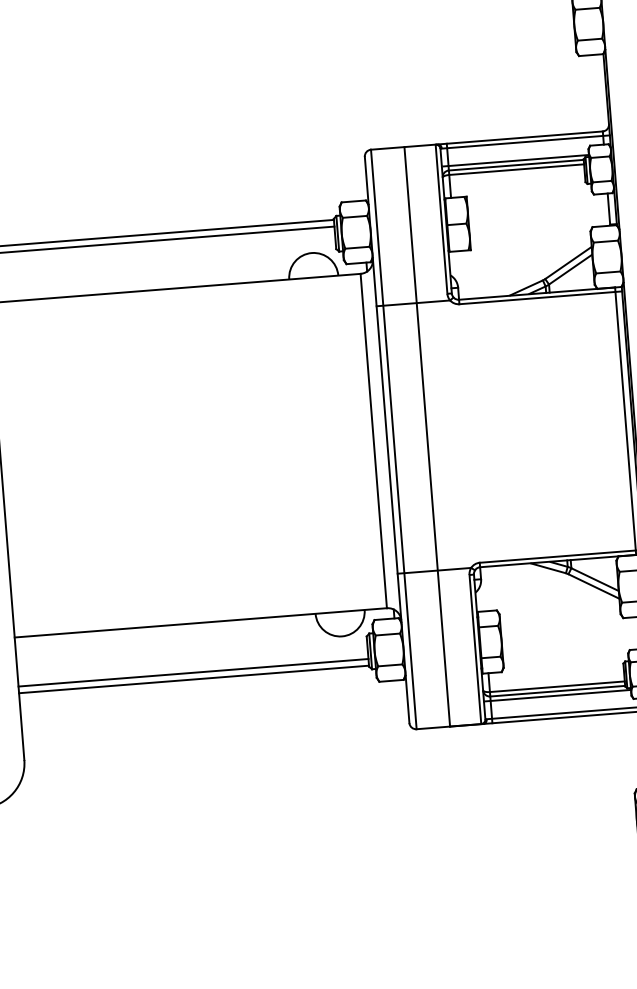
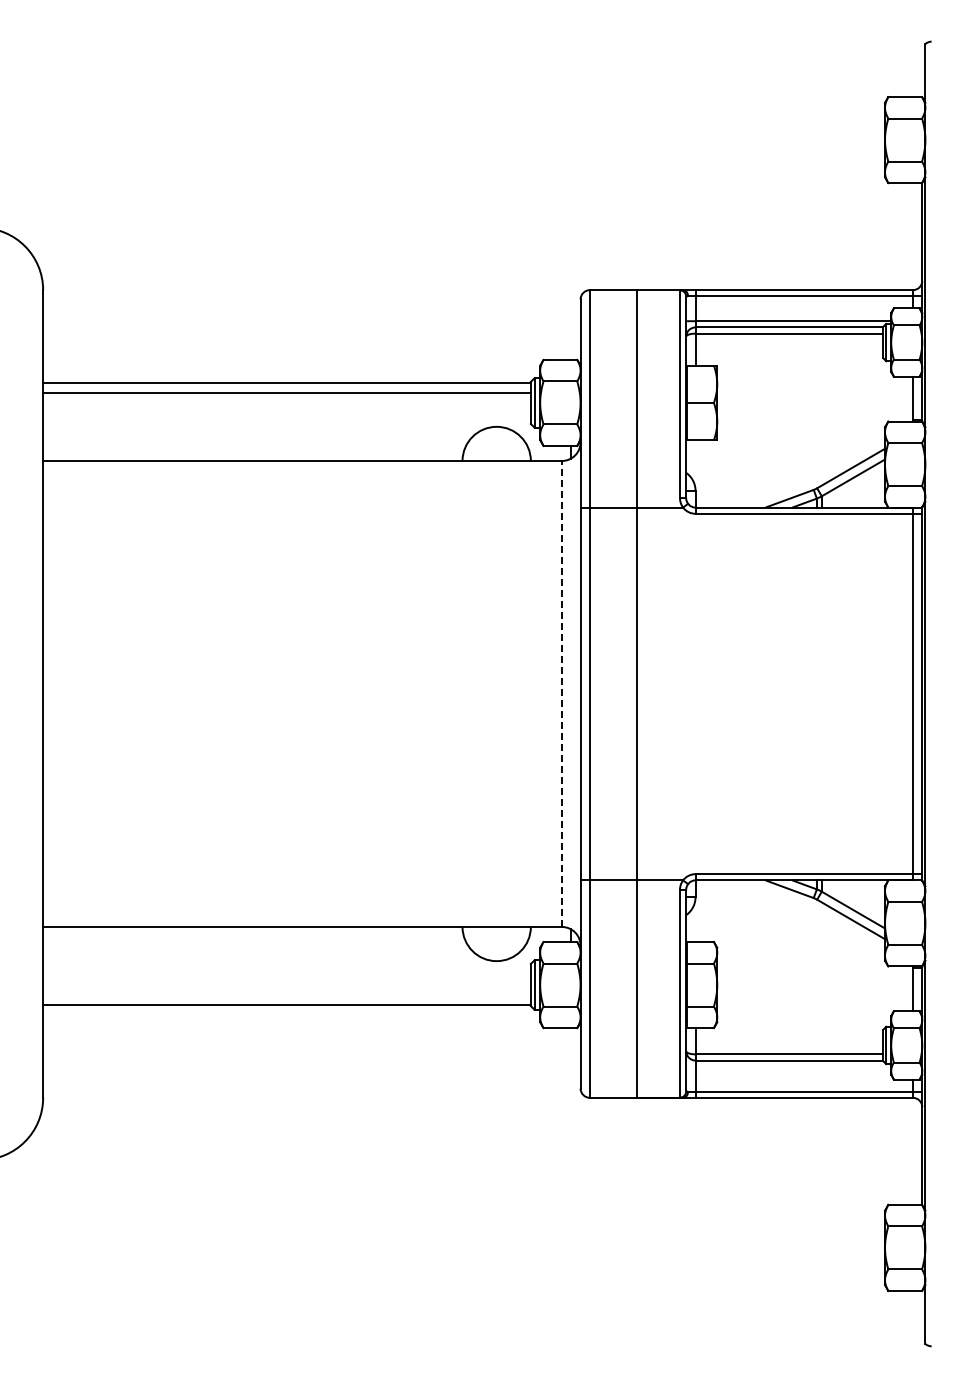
line: (373, 440) -> (561, 693), solid -> dashed
line: (193, 672) -> (286, 995), removed
line: (557, 695) -> (788, 1066), removed

